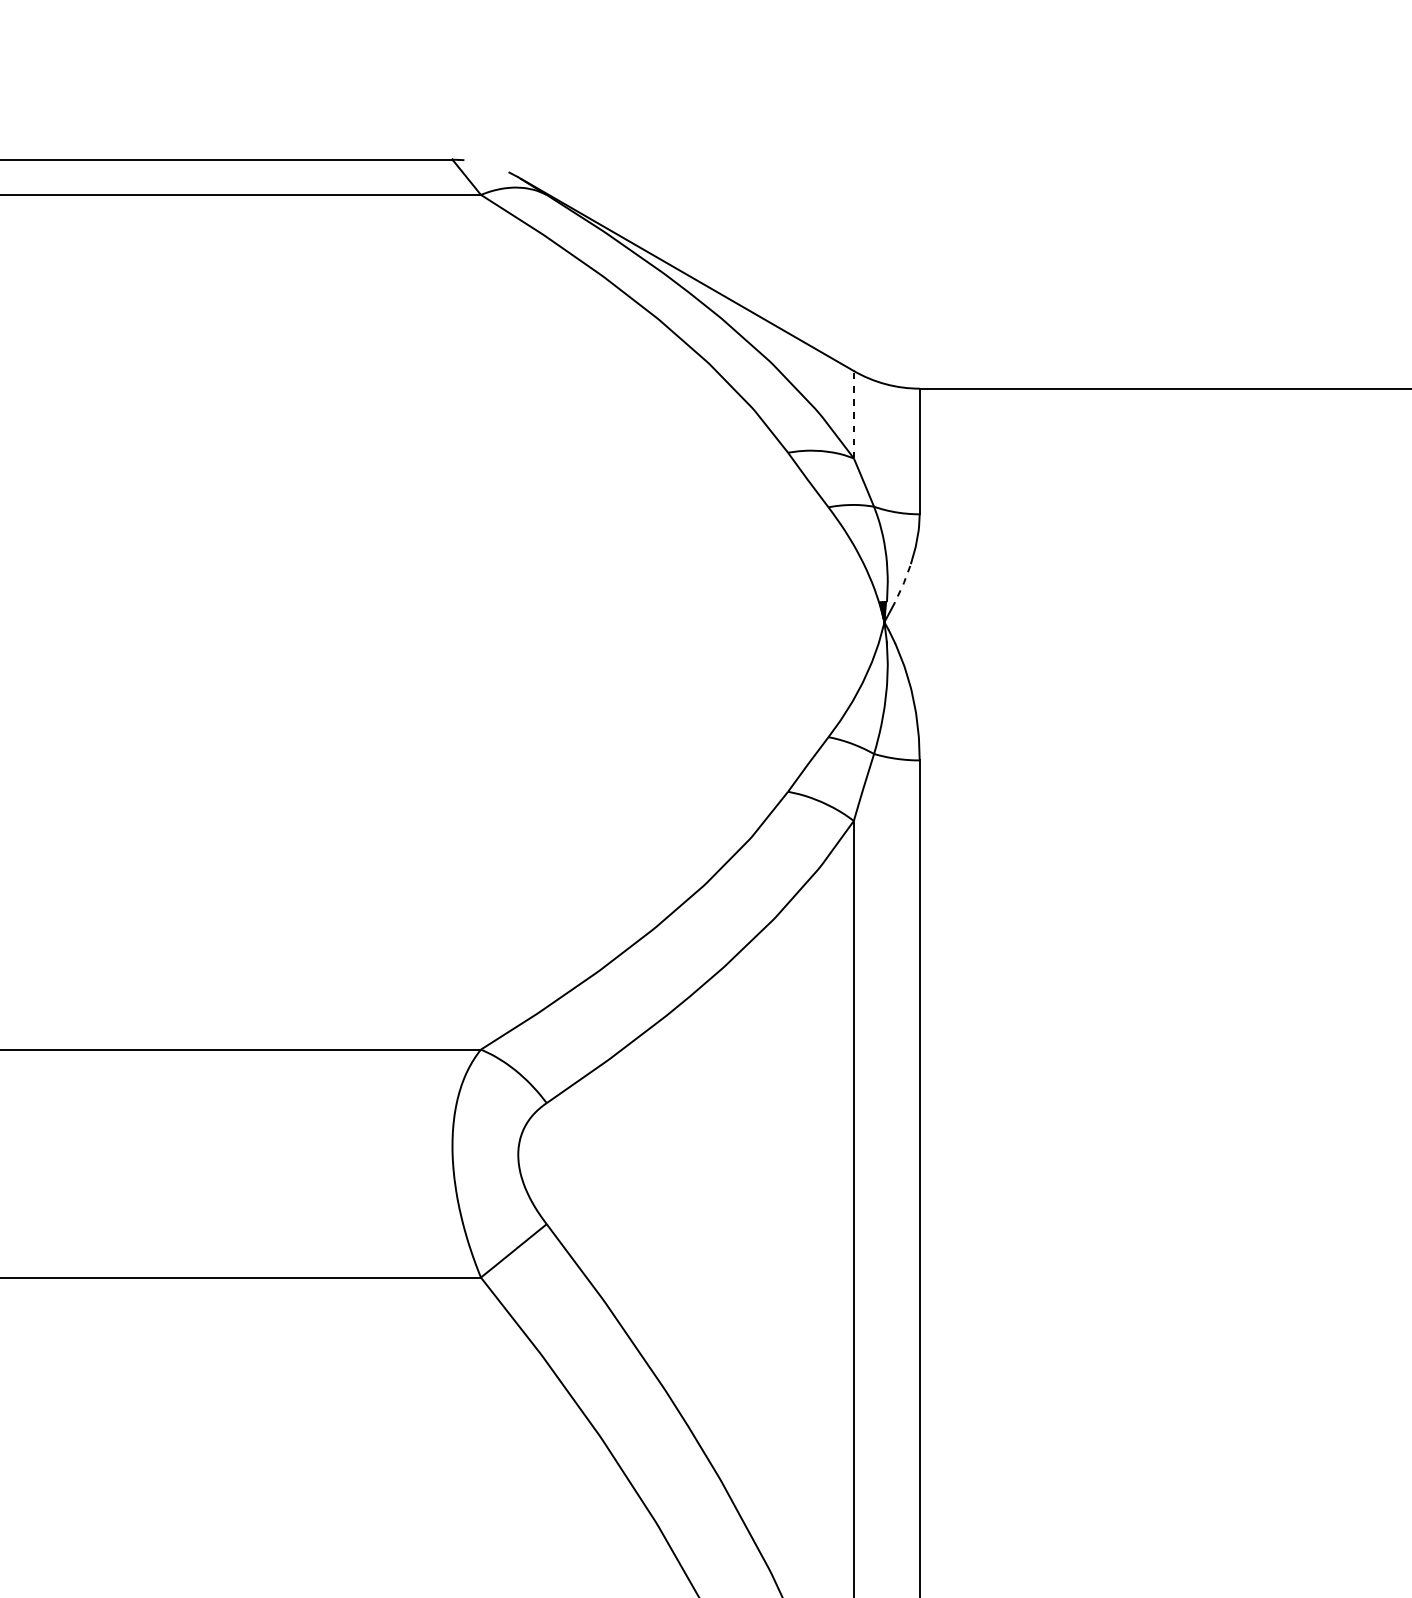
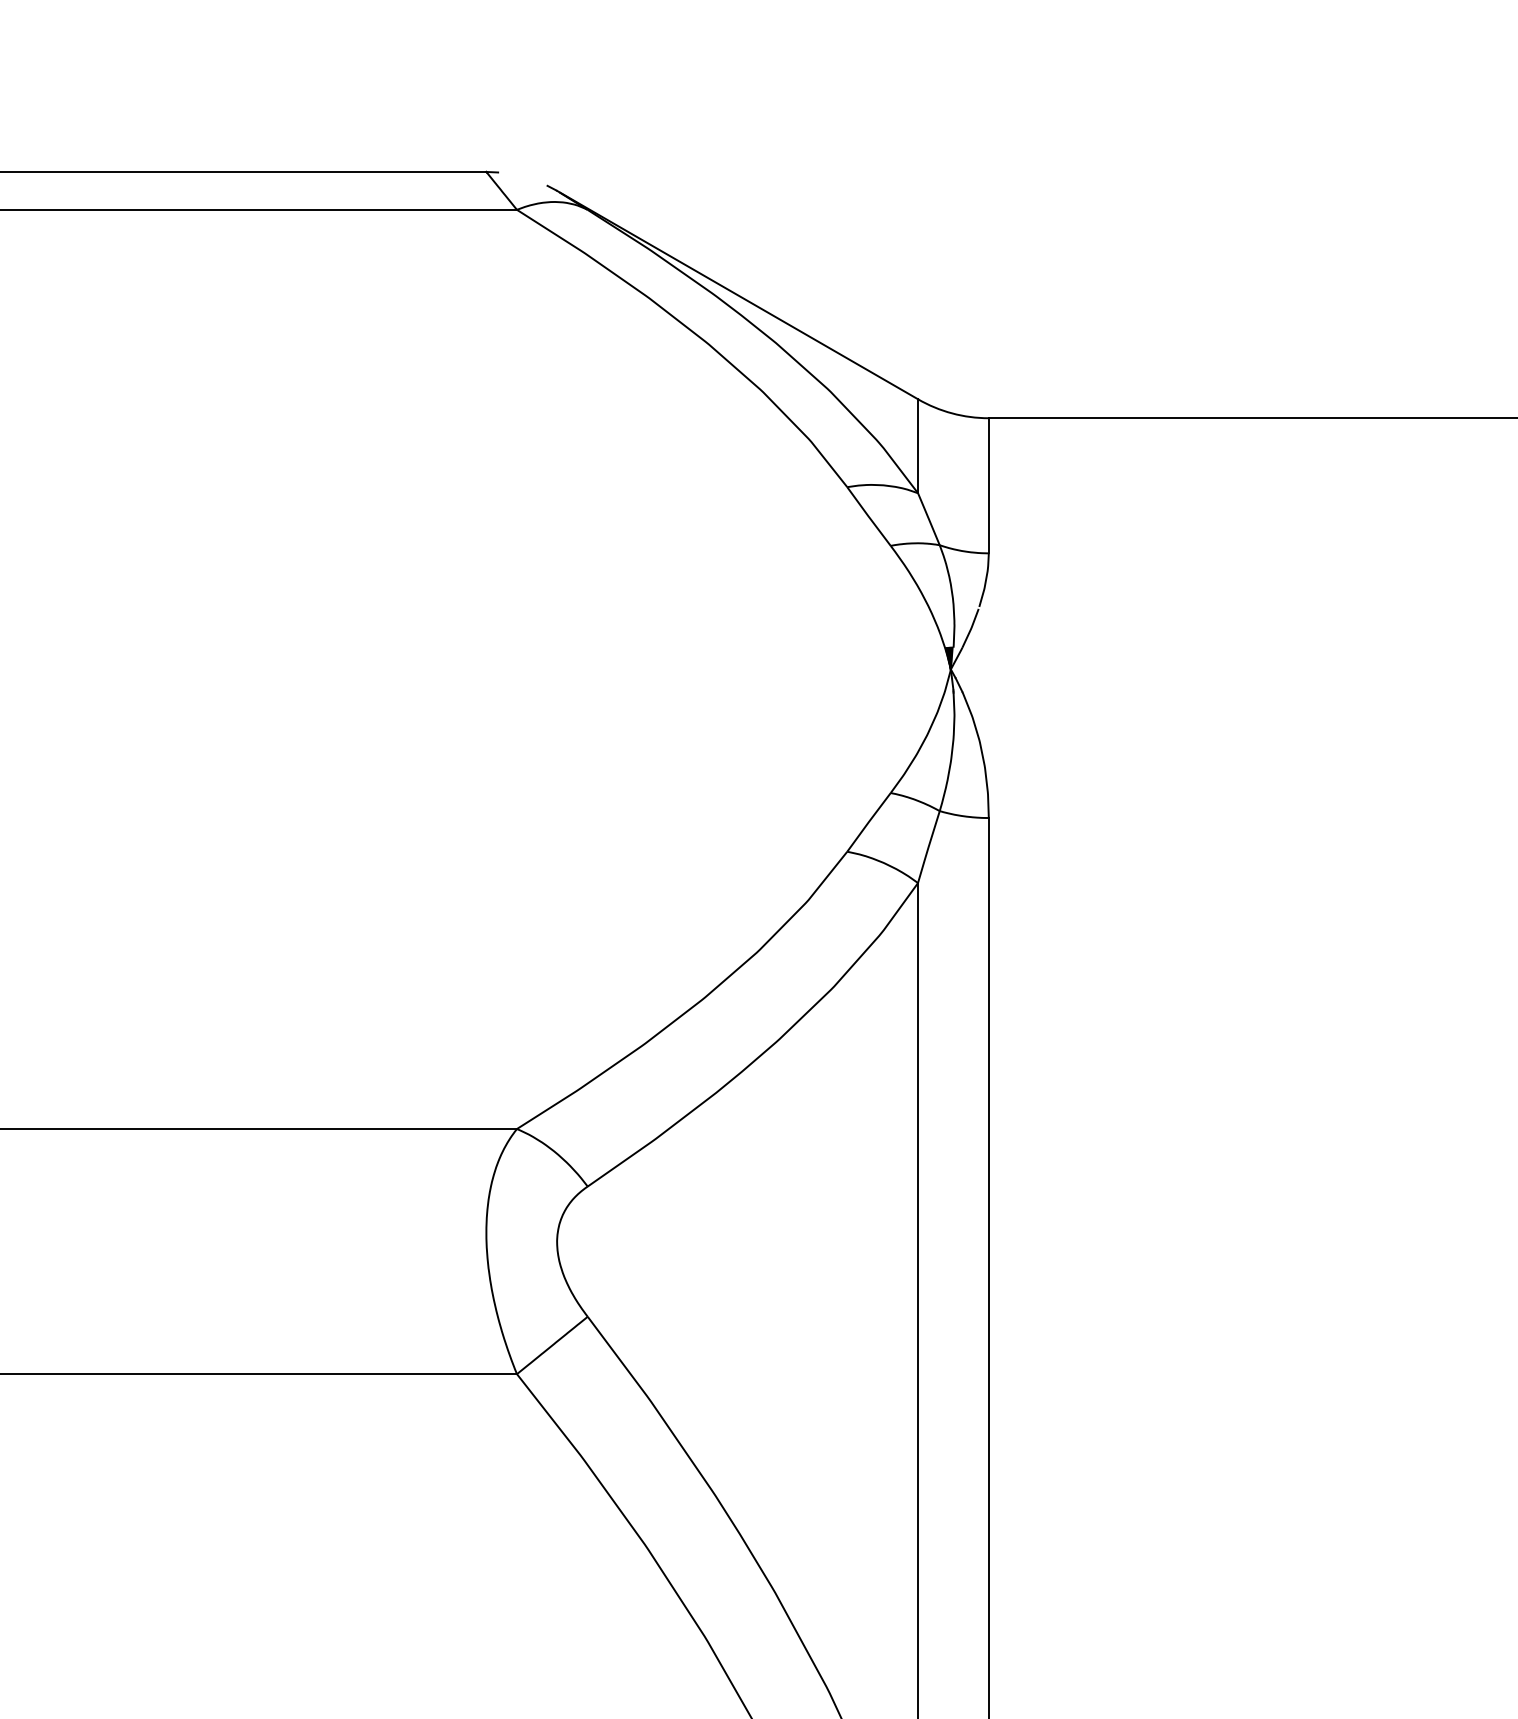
line: (854, 414) -> (918, 446), dashed -> solid
line: (903, 584) -> (971, 628), dashed -> solid

